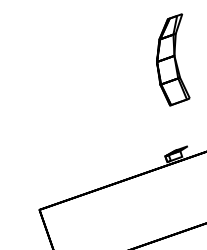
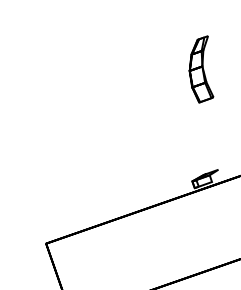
part: (173, 60) -> (201, 69), size x0.62

